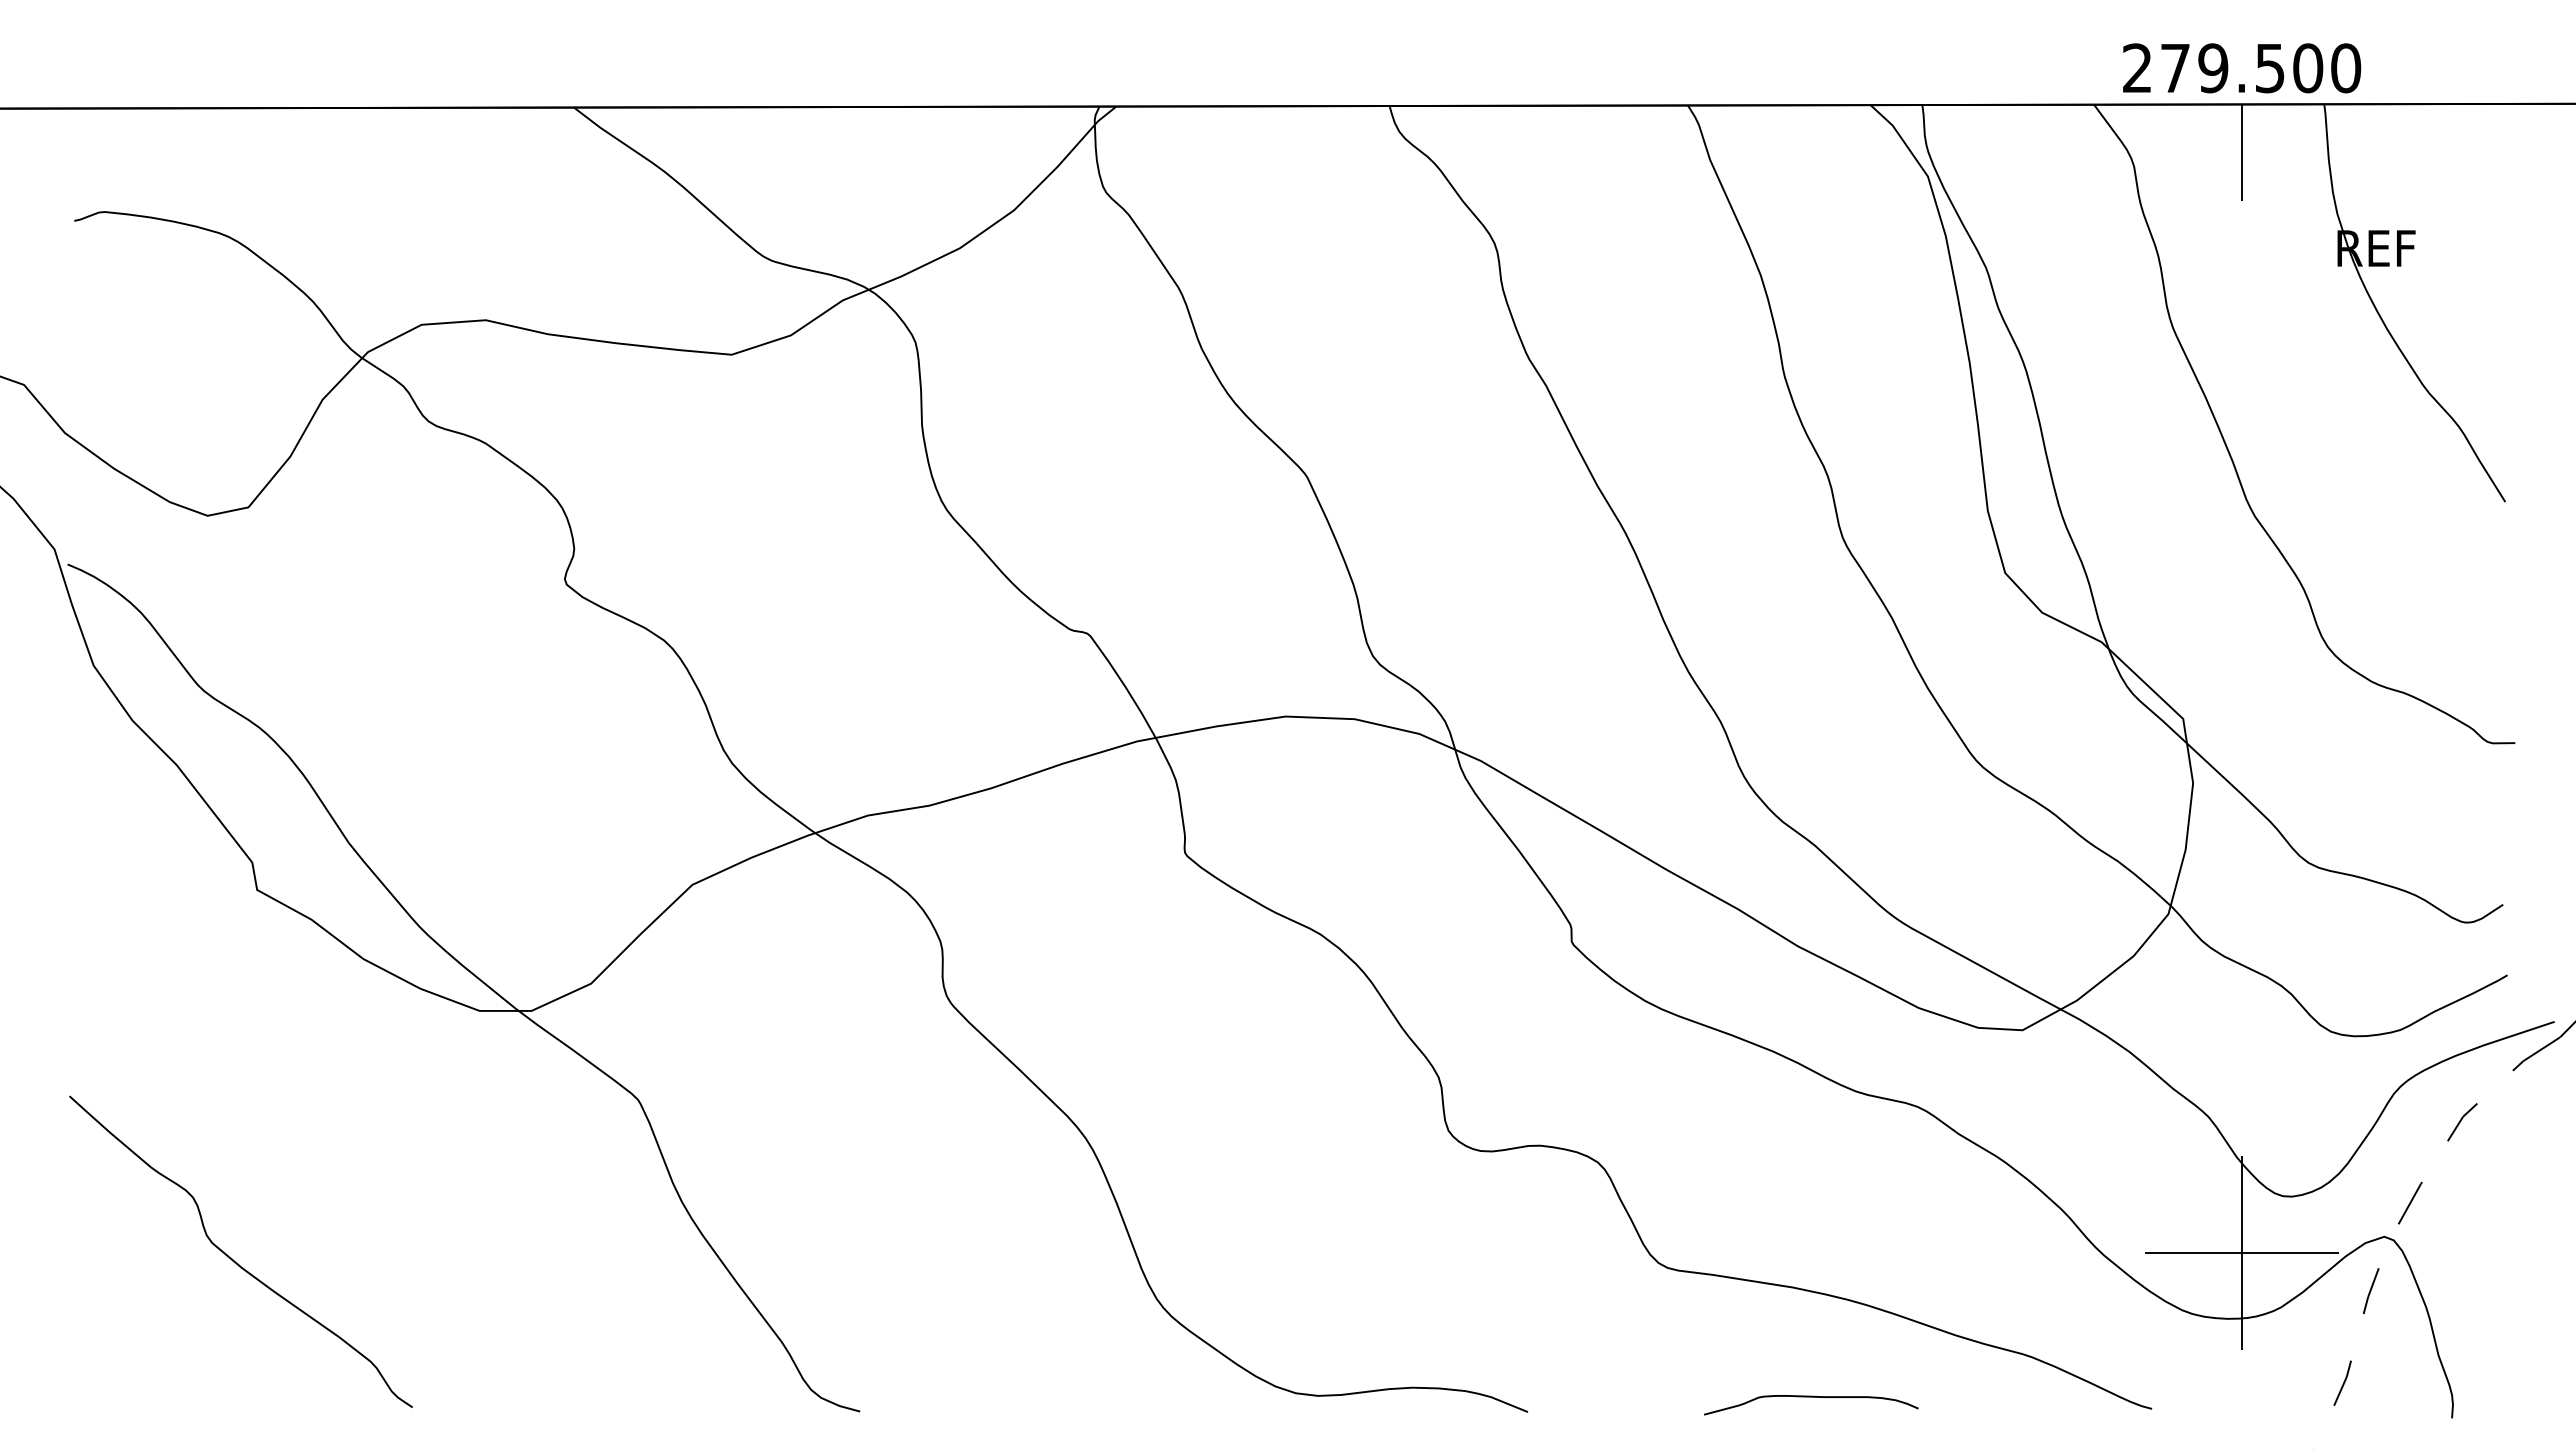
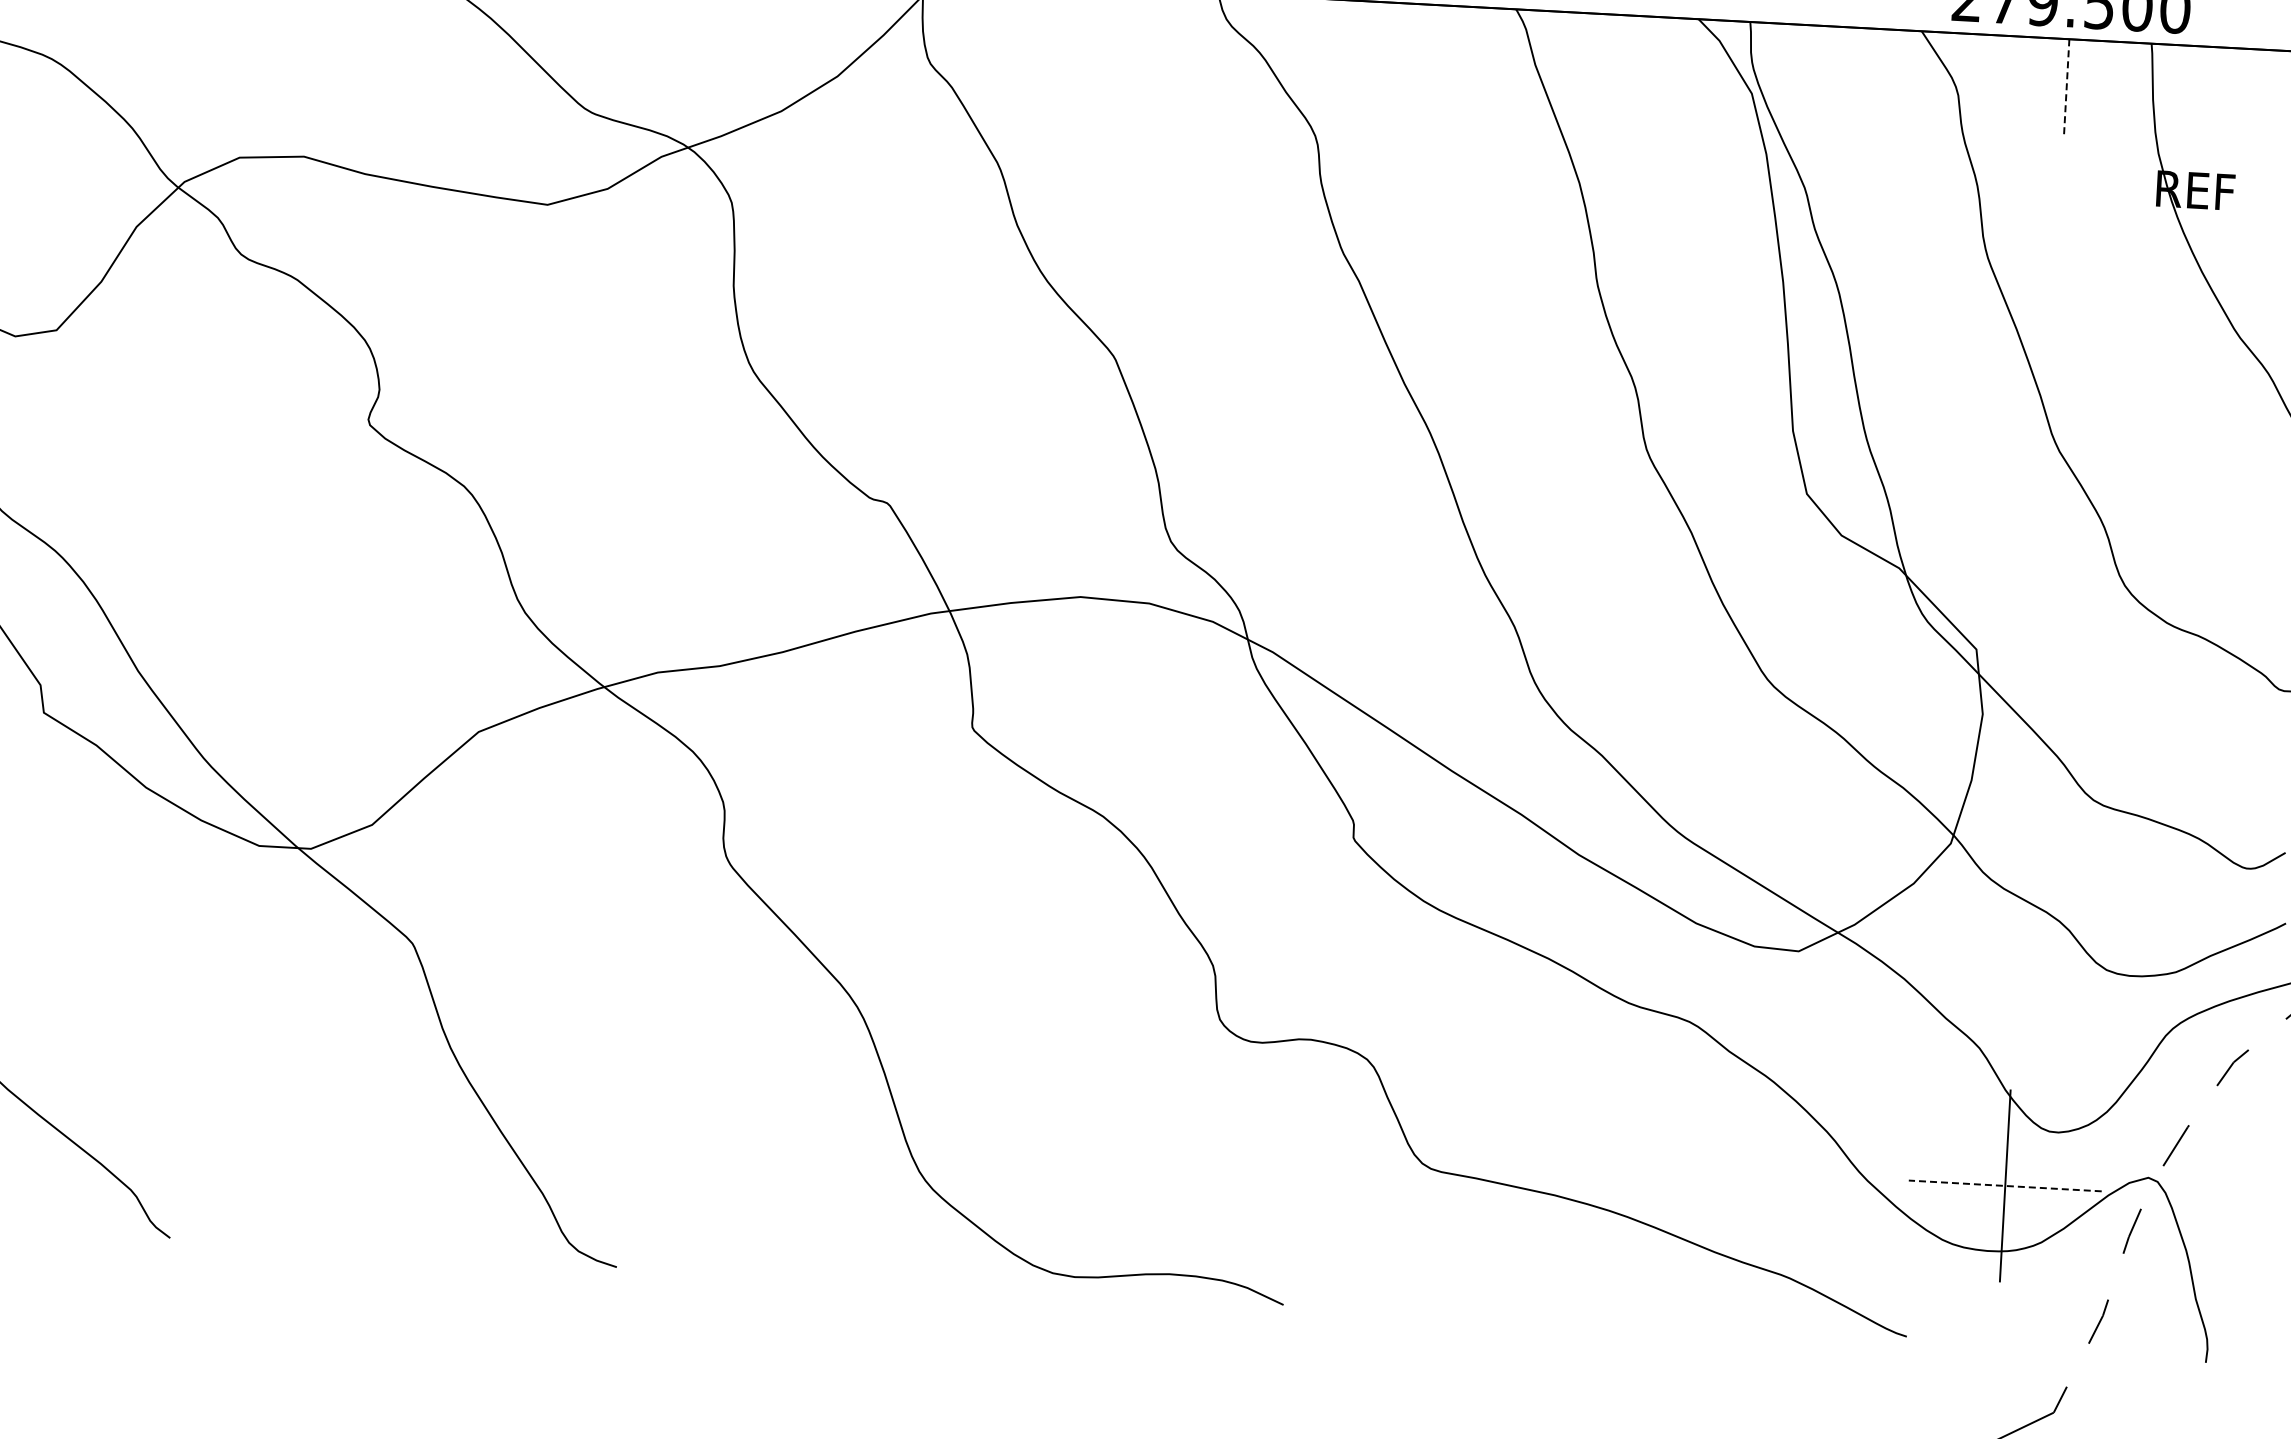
line: (2241, 153) -> (2066, 88), solid -> dashed
line: (2241, 1252) -> (2004, 1185), solid -> dashed
curve: (1811, 1397) -> (1567, 1306), removed

